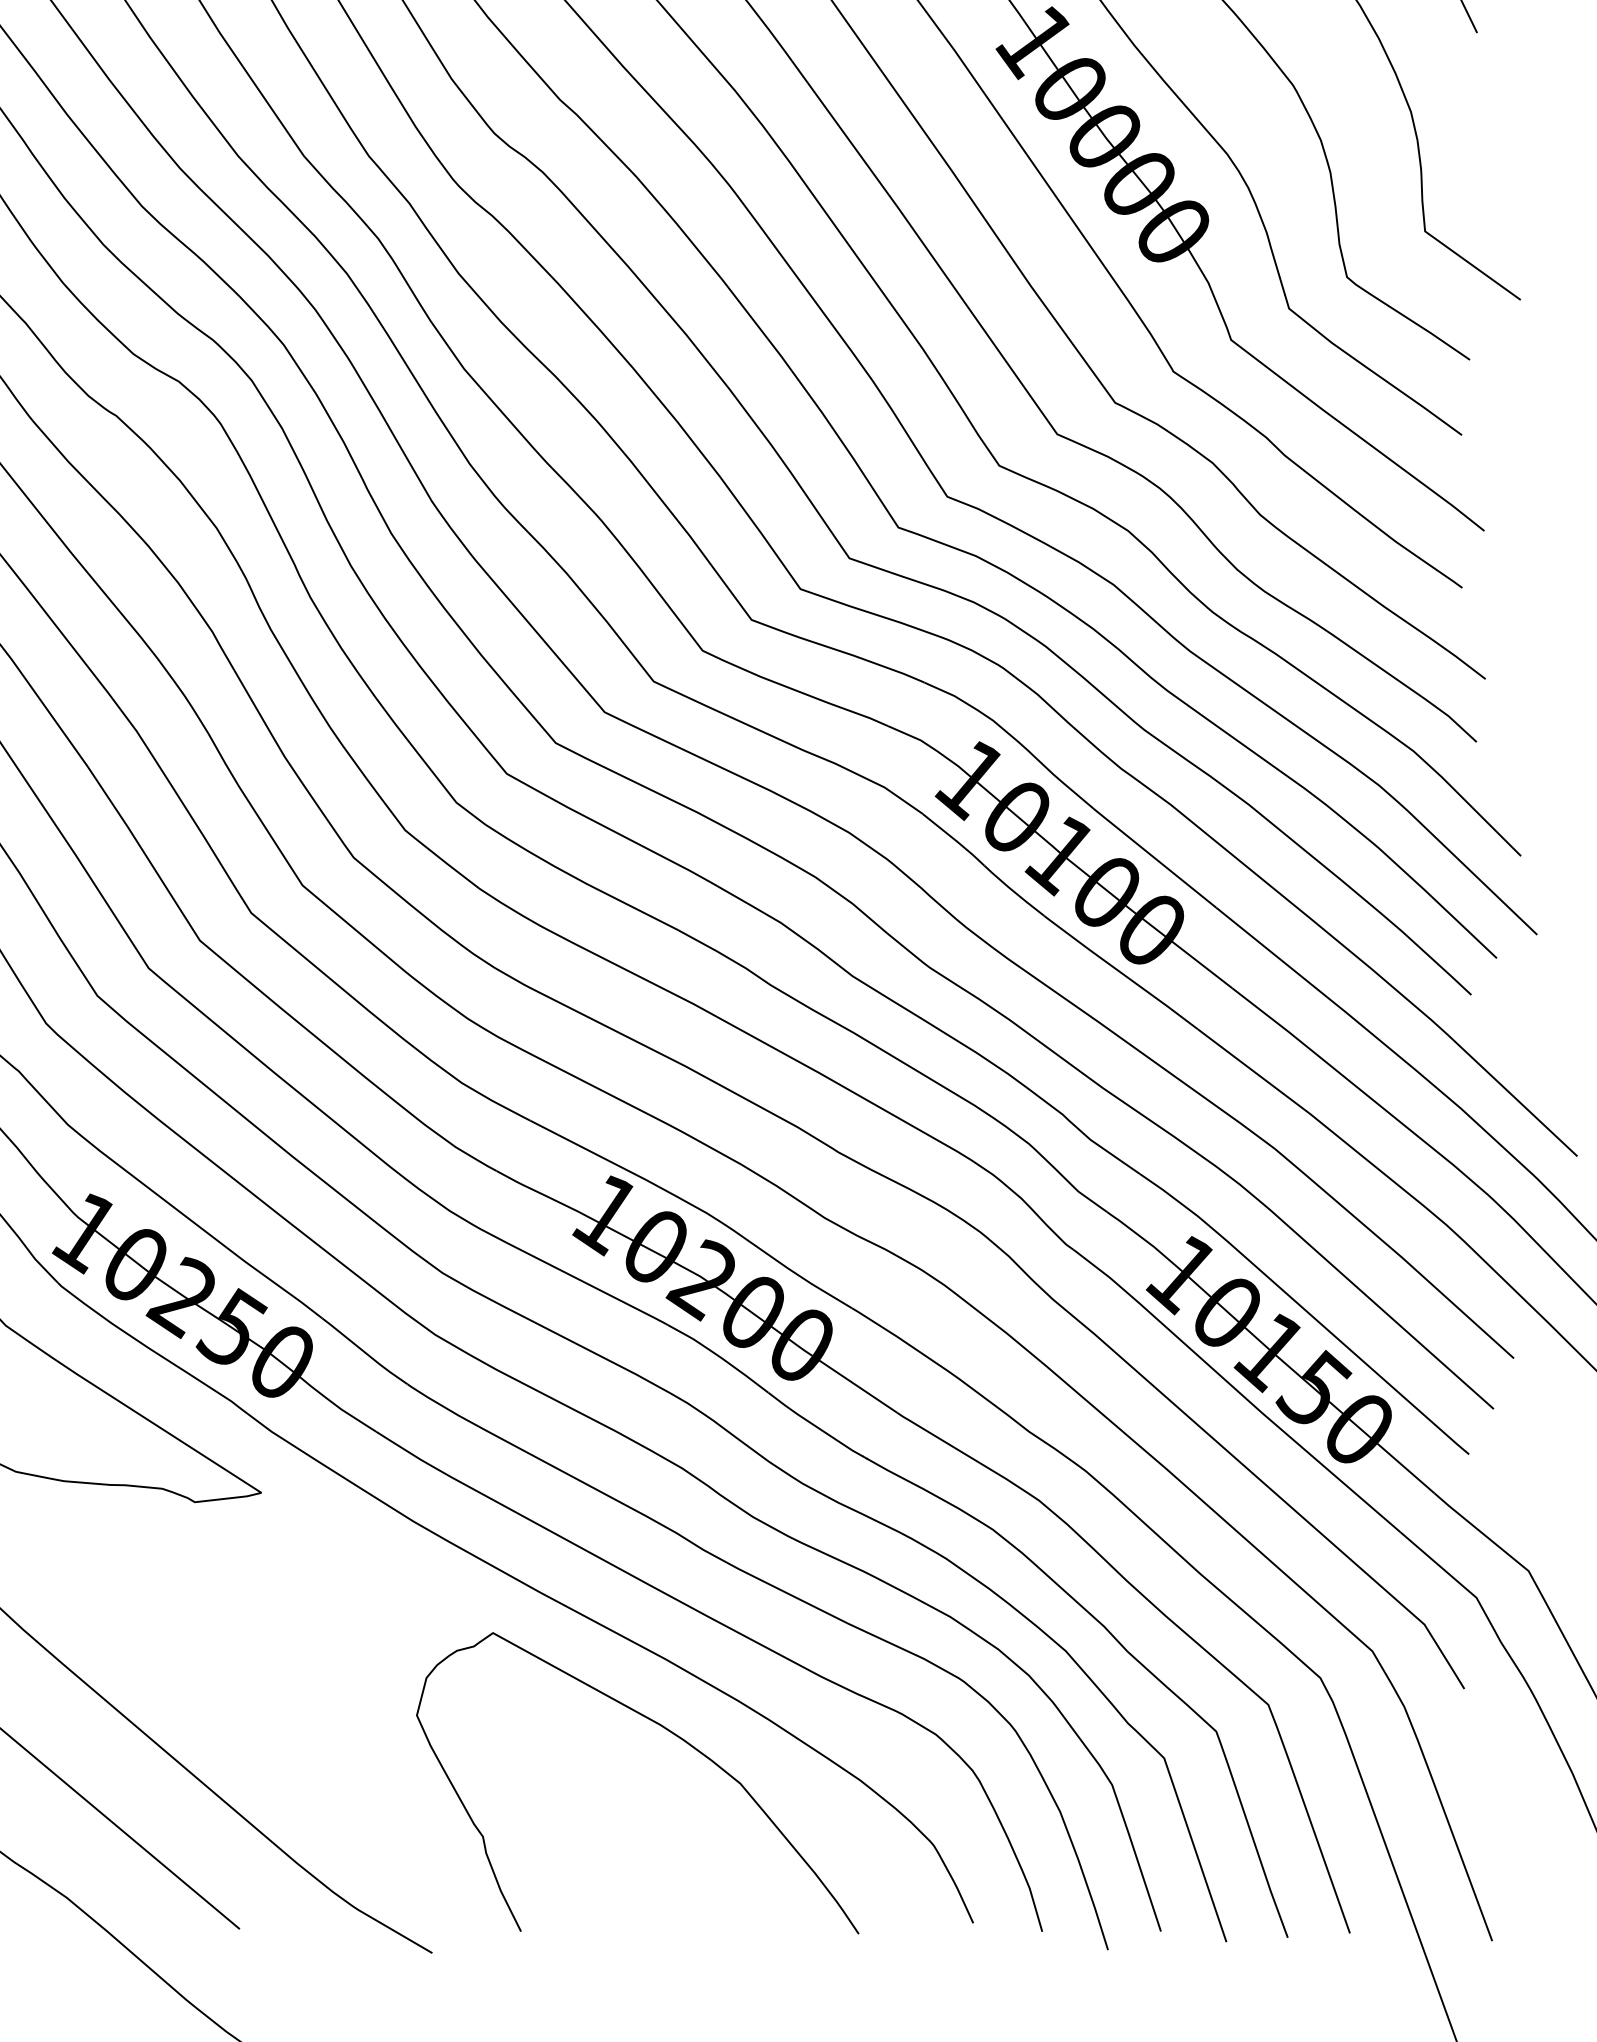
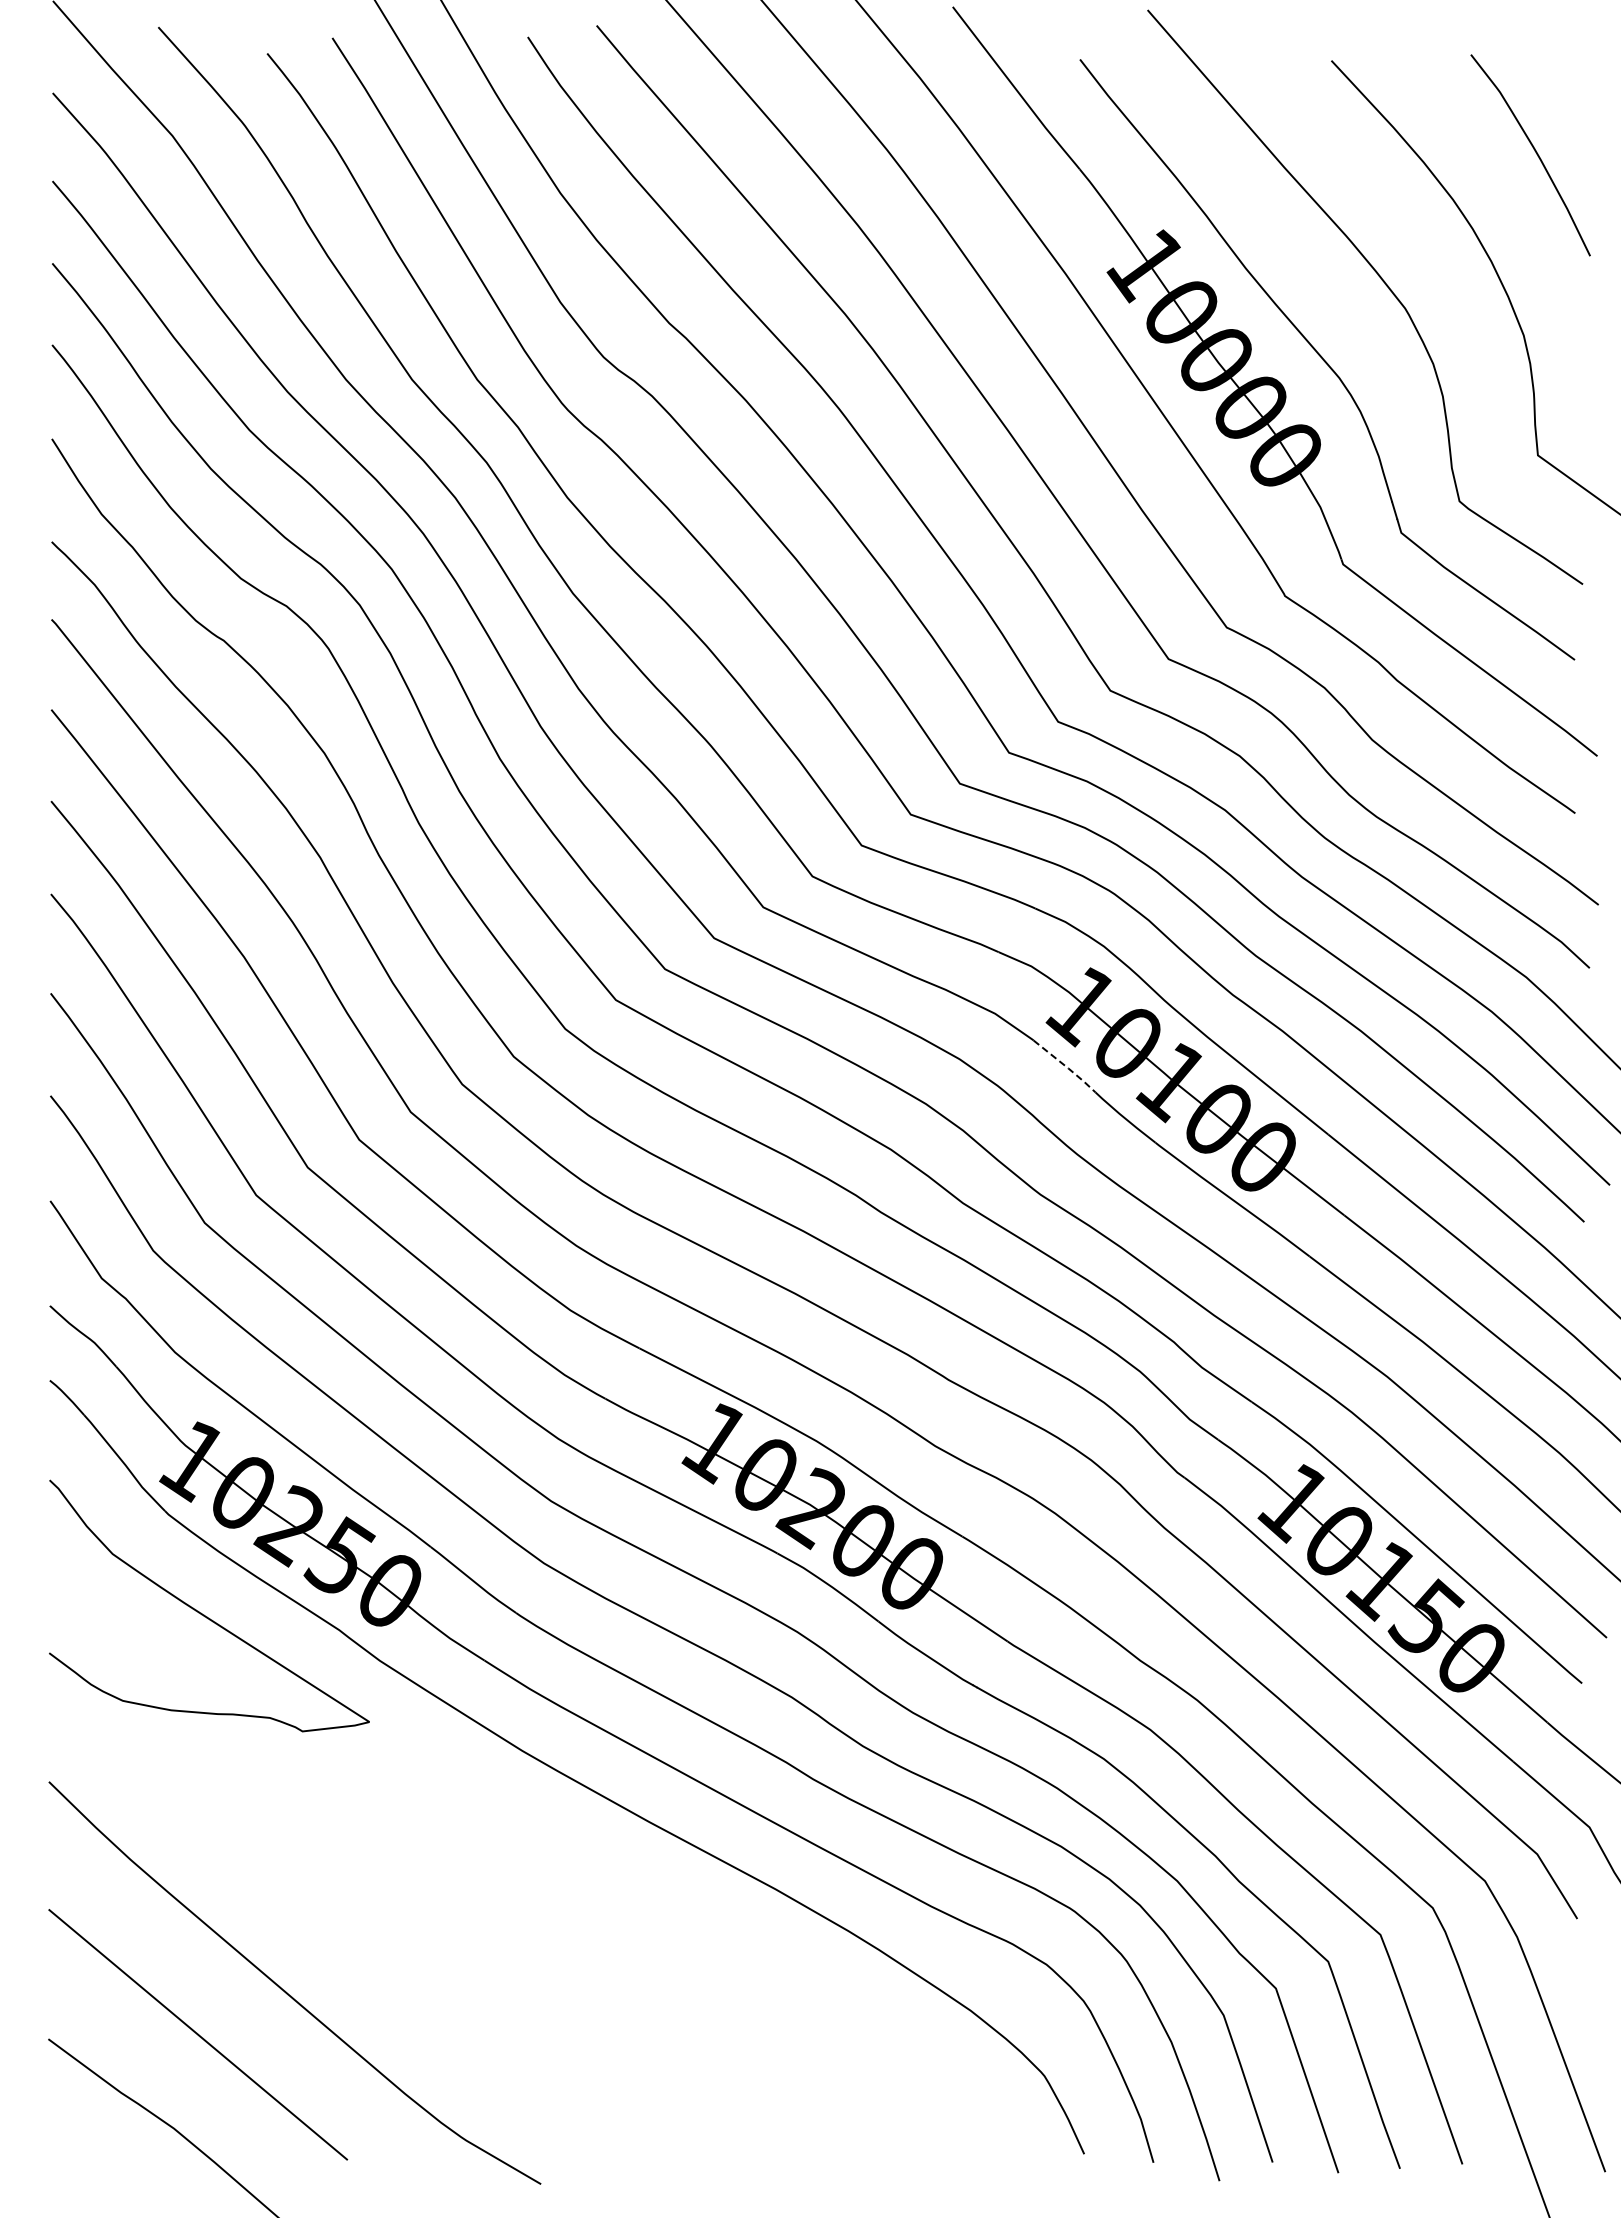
line: (955, 840) -> (1066, 1066), solid -> dashed
curve: (669, 1732) -> (779, 1962), removed

